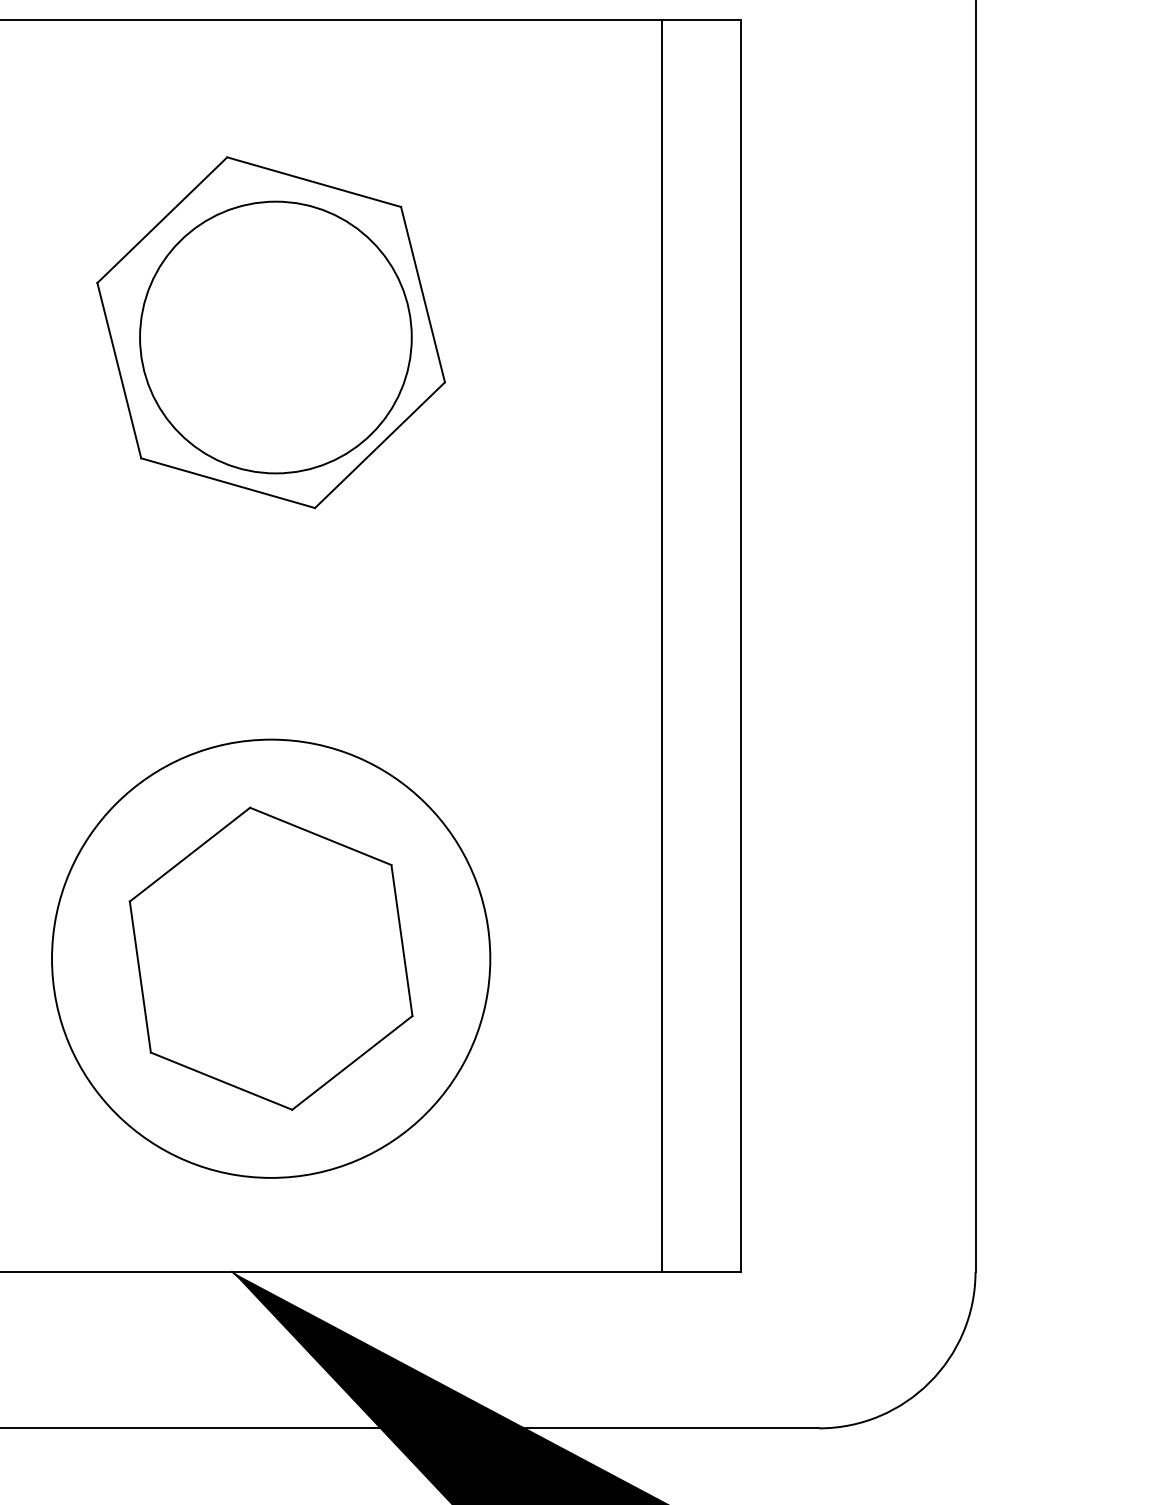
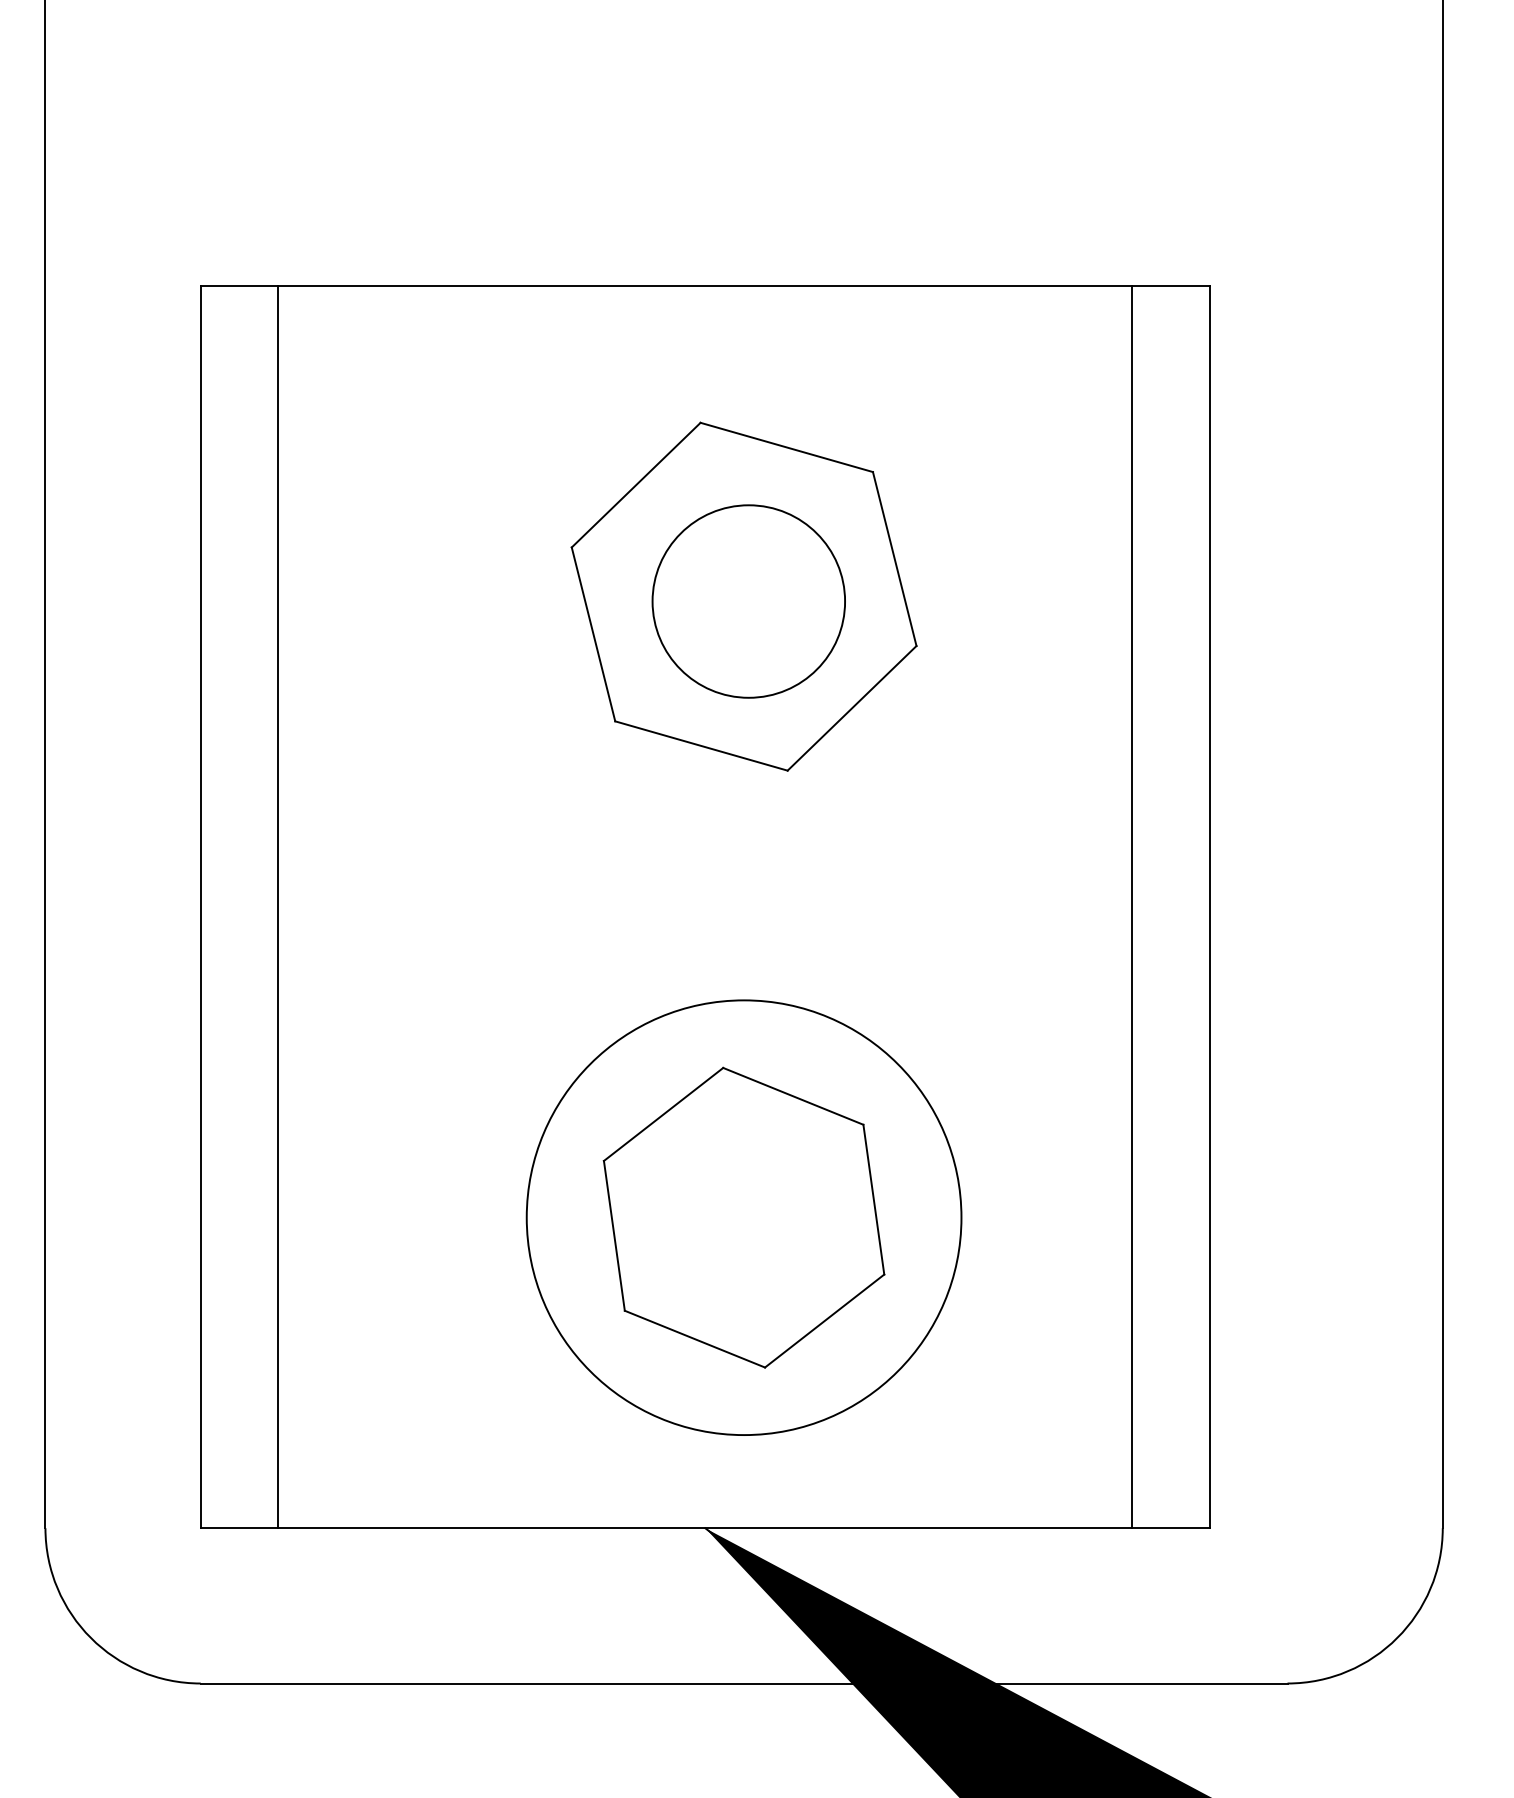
circle: (275, 337) -> (748, 601), size x0.71

